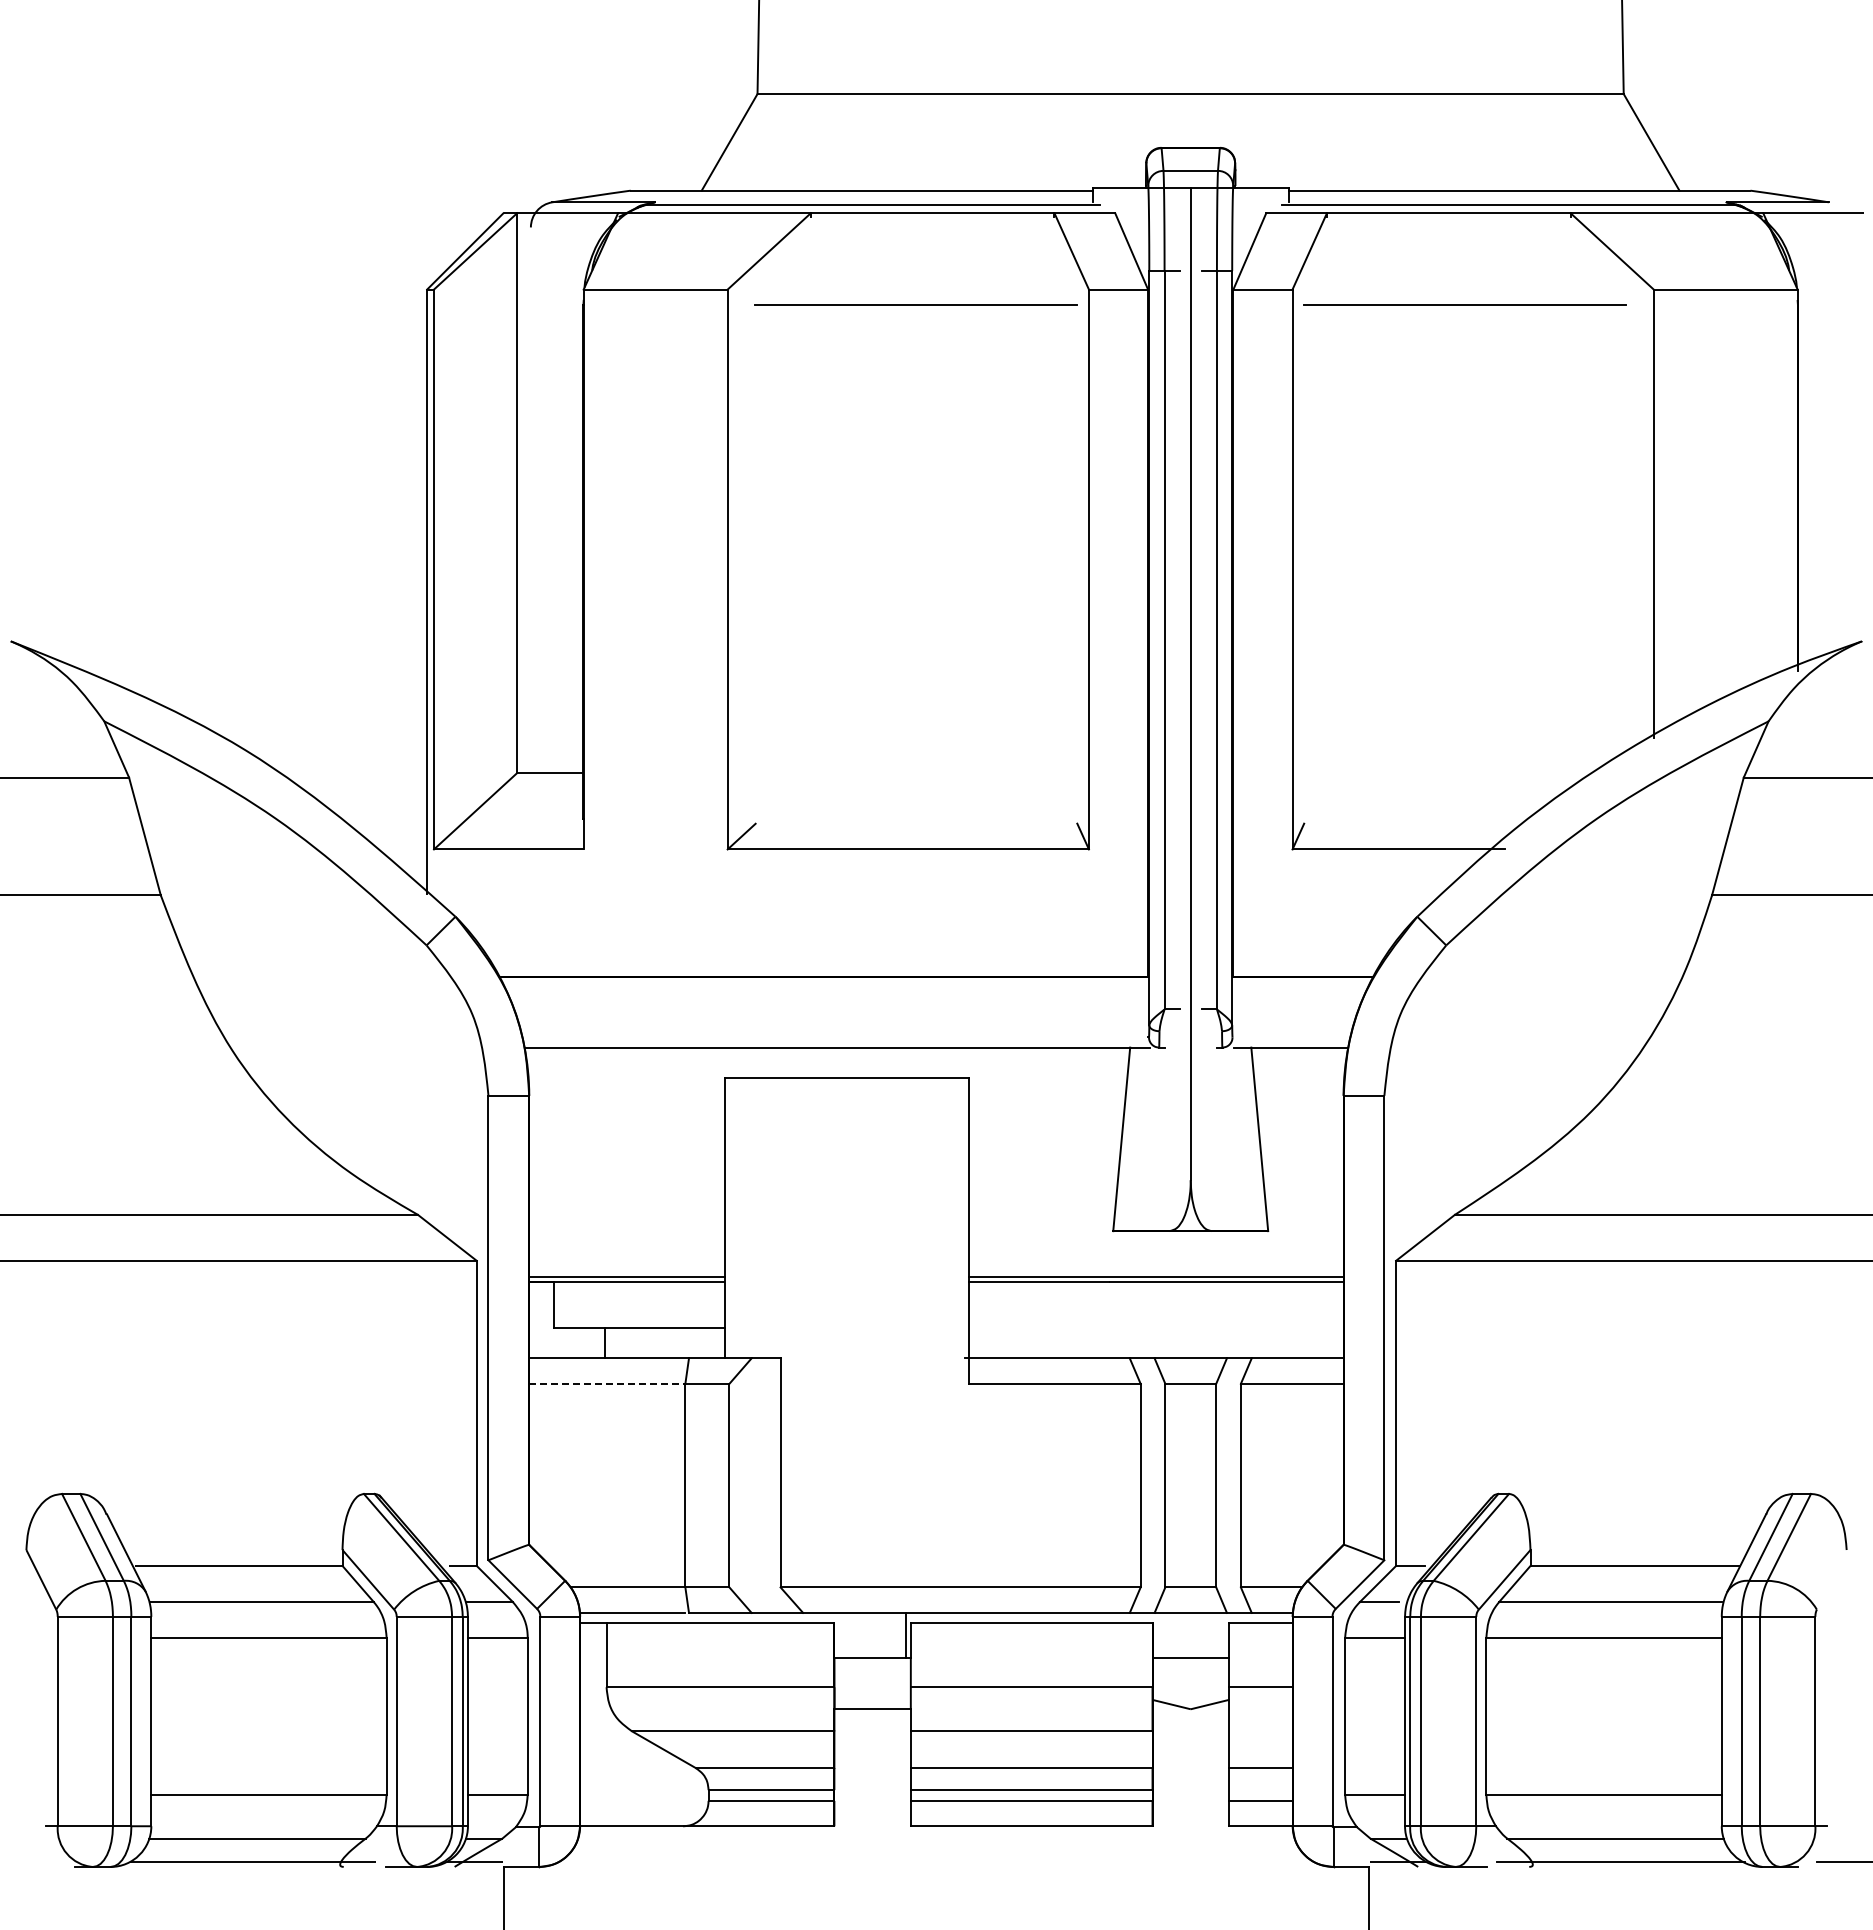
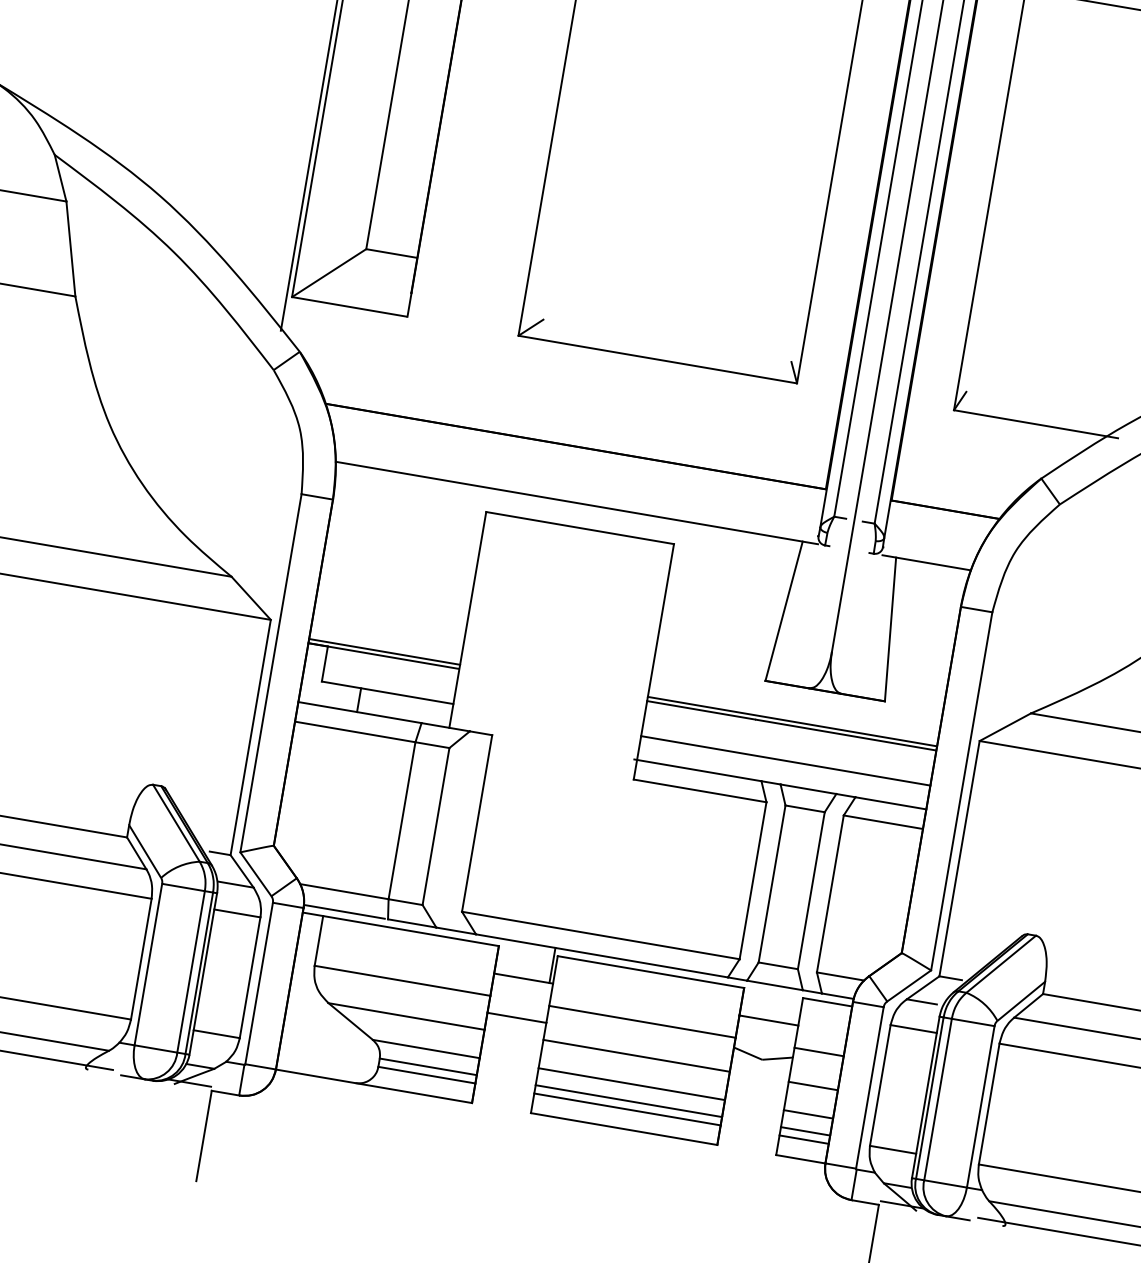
line: (1155, 1327) -> (785, 760), added
line: (607, 1383) -> (355, 731), dashed -> solid
line: (1260, 1731) -> (813, 1086), added
line: (1260, 1790) -> (805, 1131), added

